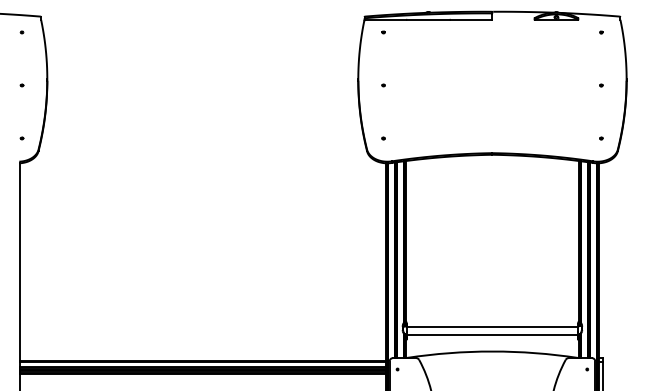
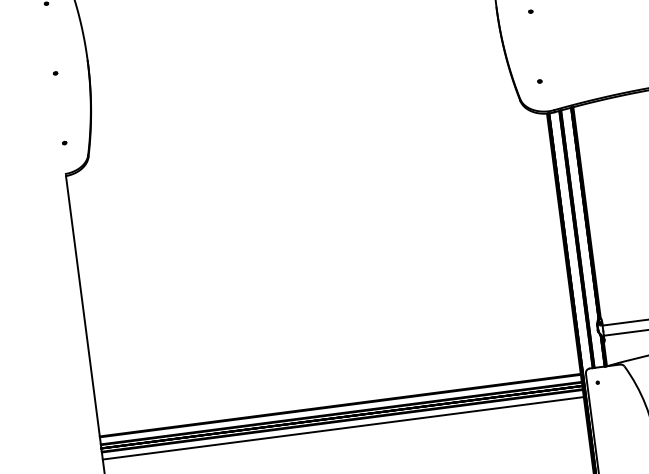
line: (202, 378) -> (342, 427), added

